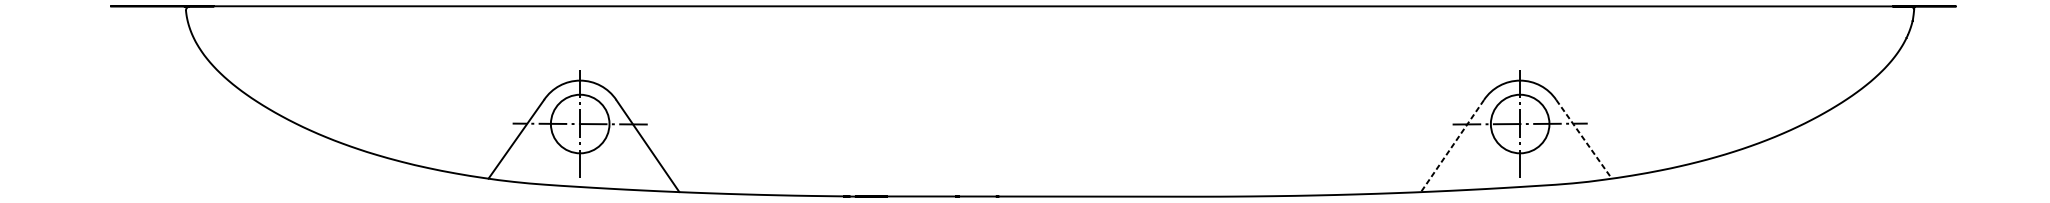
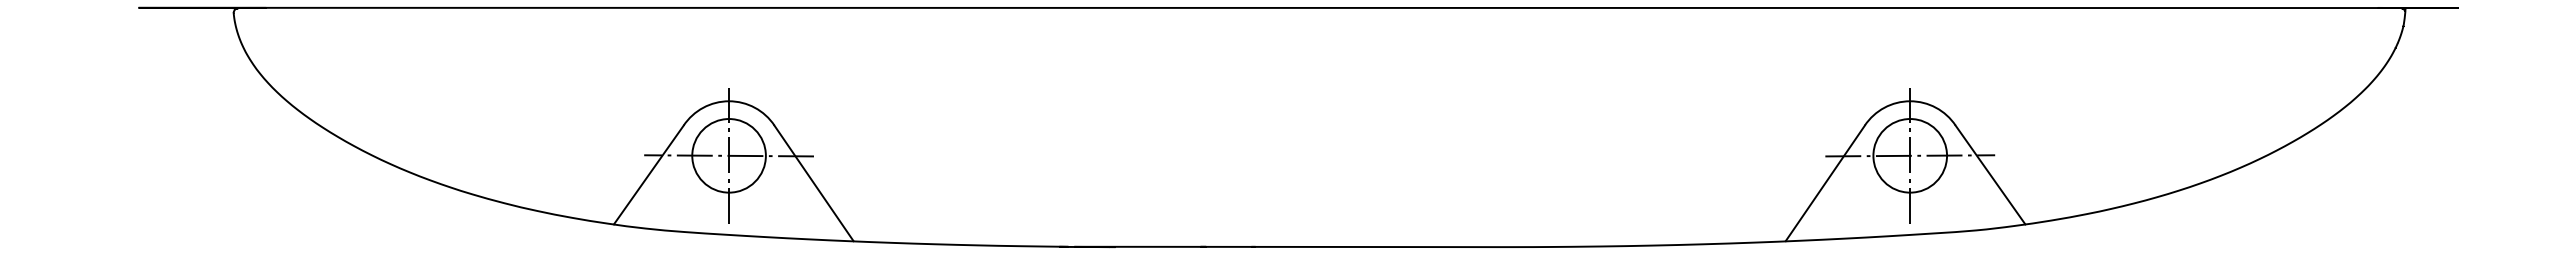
line: (1584, 139) -> (1990, 175), dashed -> solid
line: (1452, 146) -> (1825, 183), dashed -> solid

